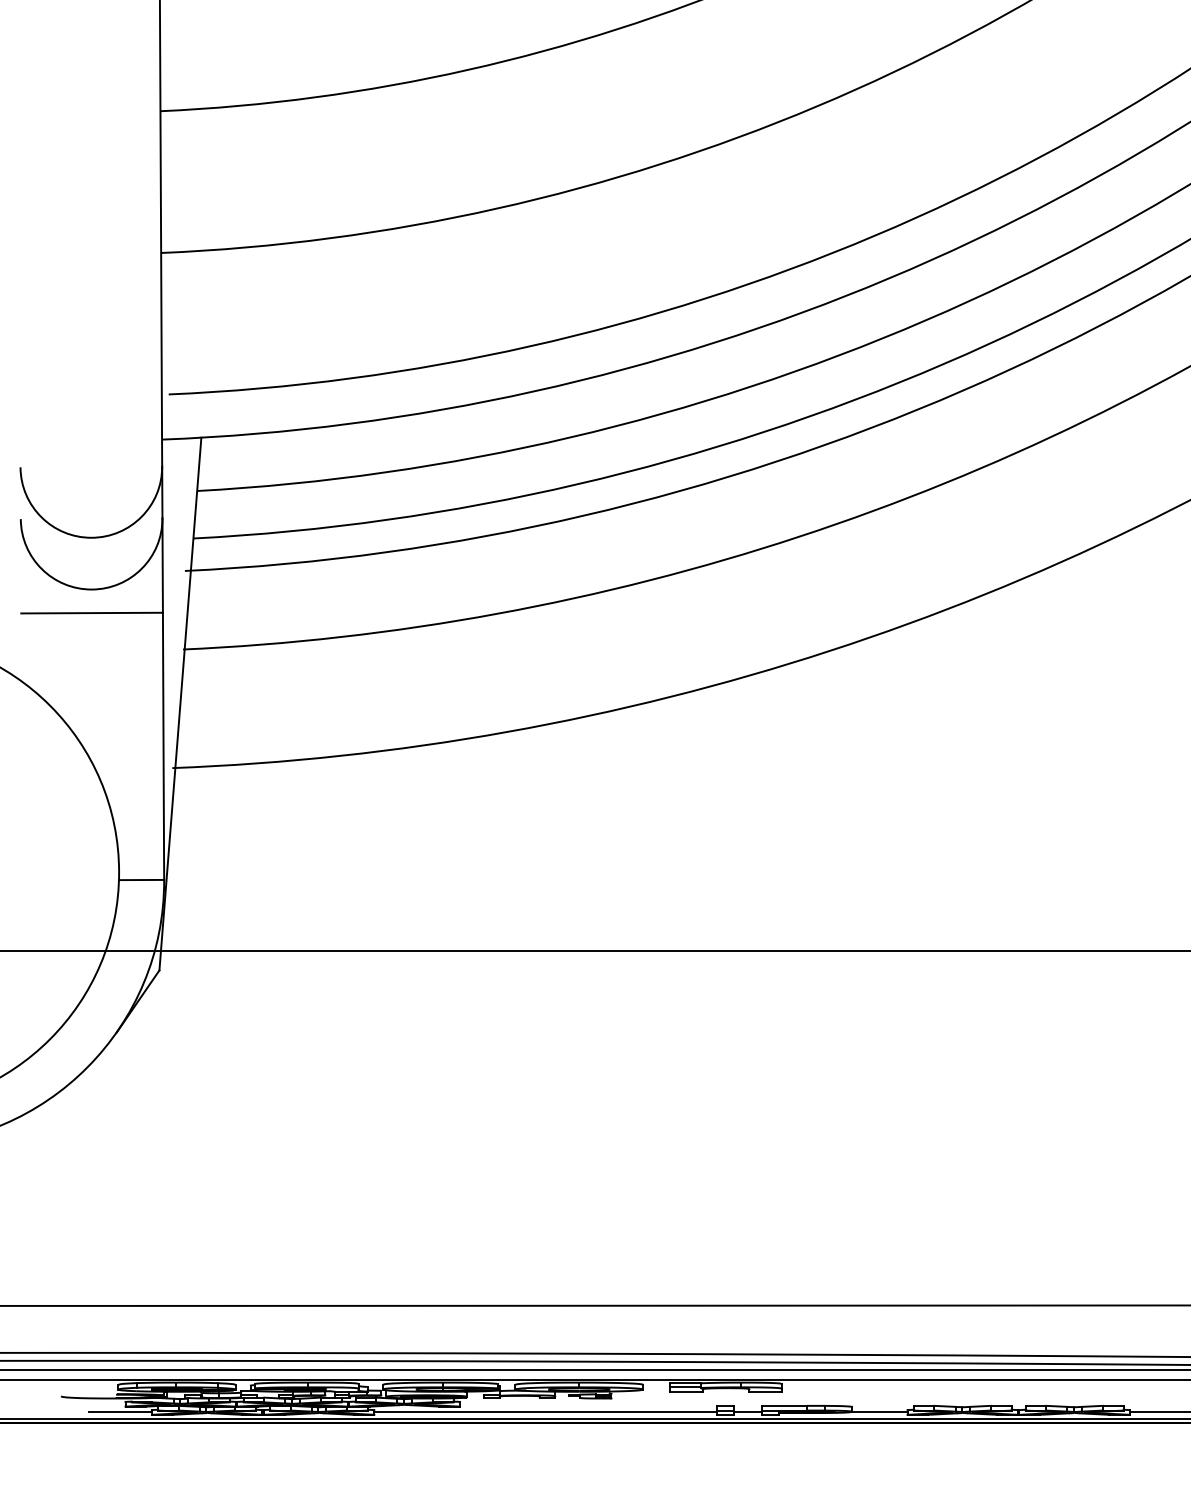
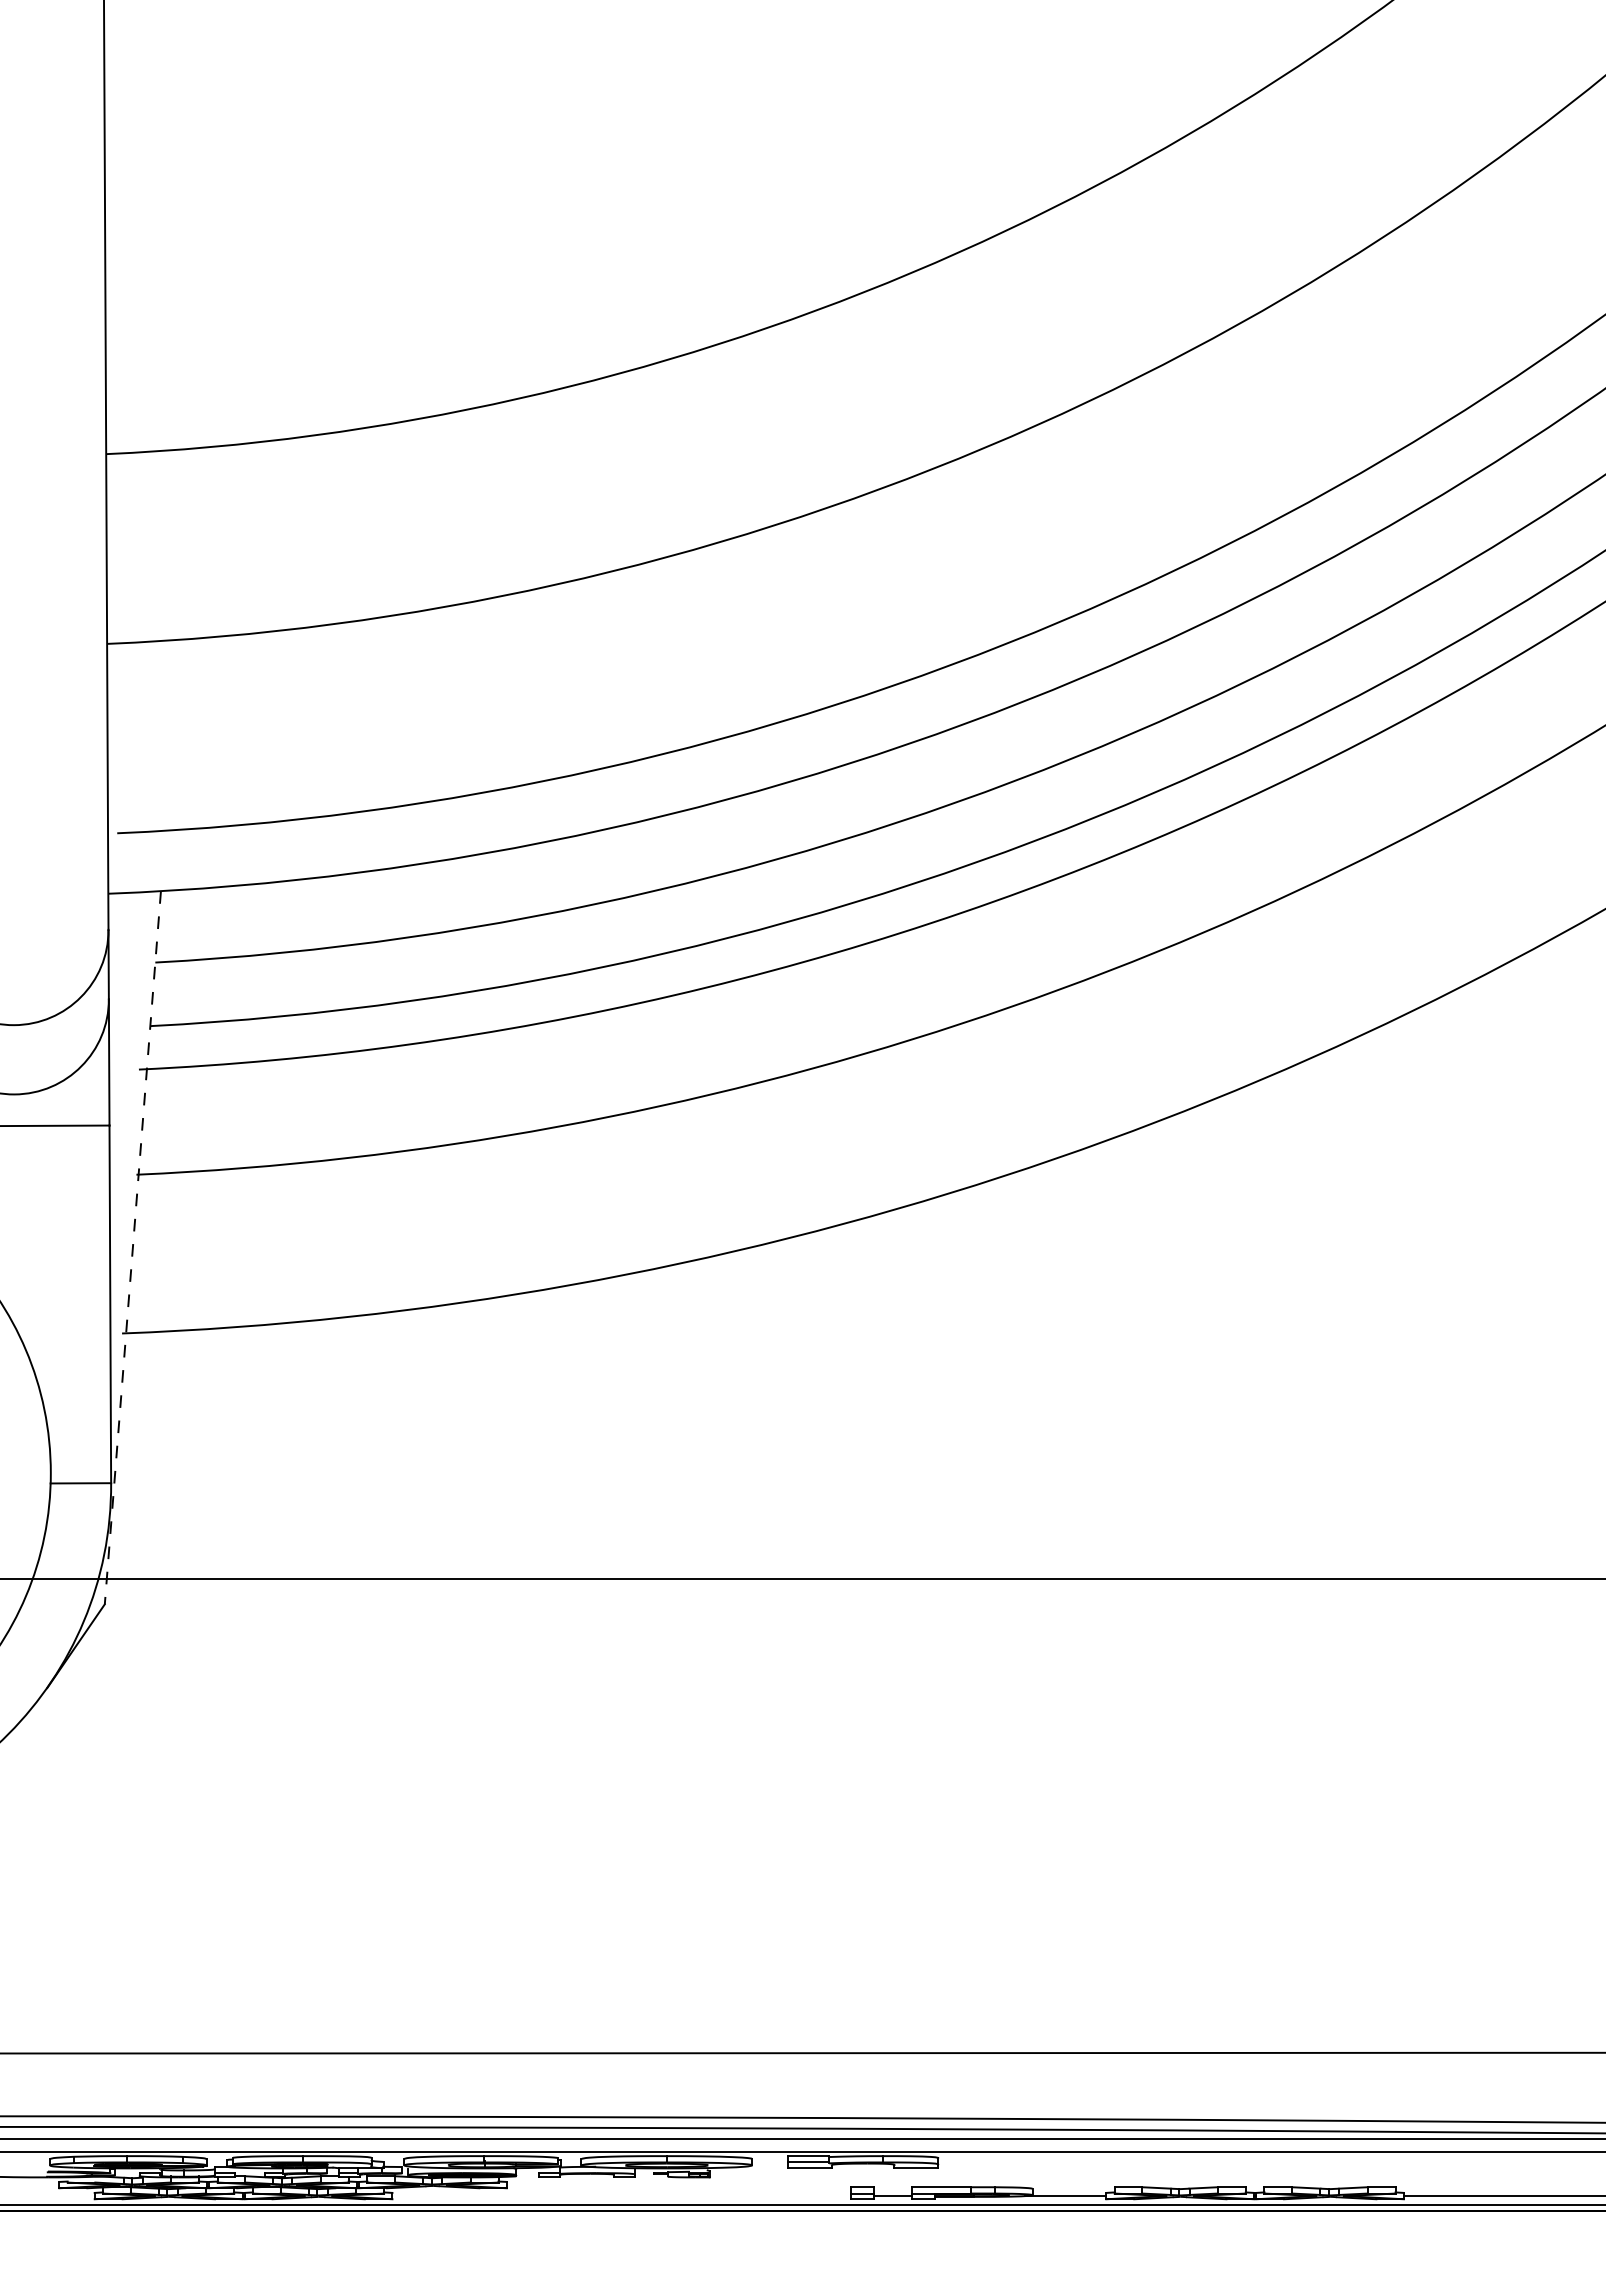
line: (180, 703) -> (132, 1247), solid -> dashed
line: (120, 1412) -> (52, 2196), removed
line: (545, 1412) -> (621, 2196), removed

